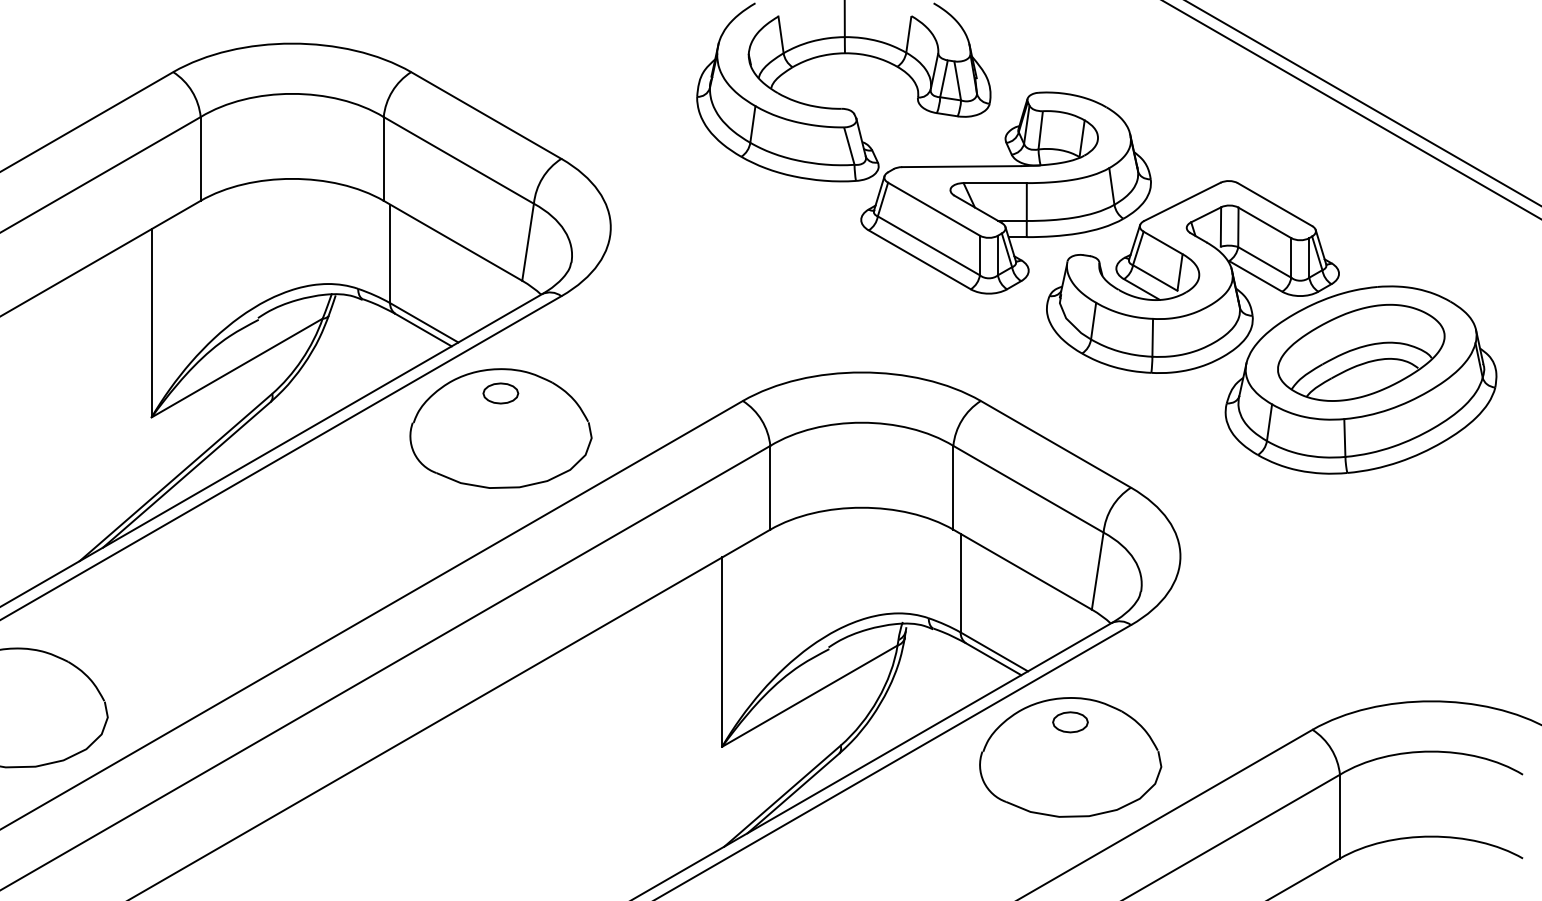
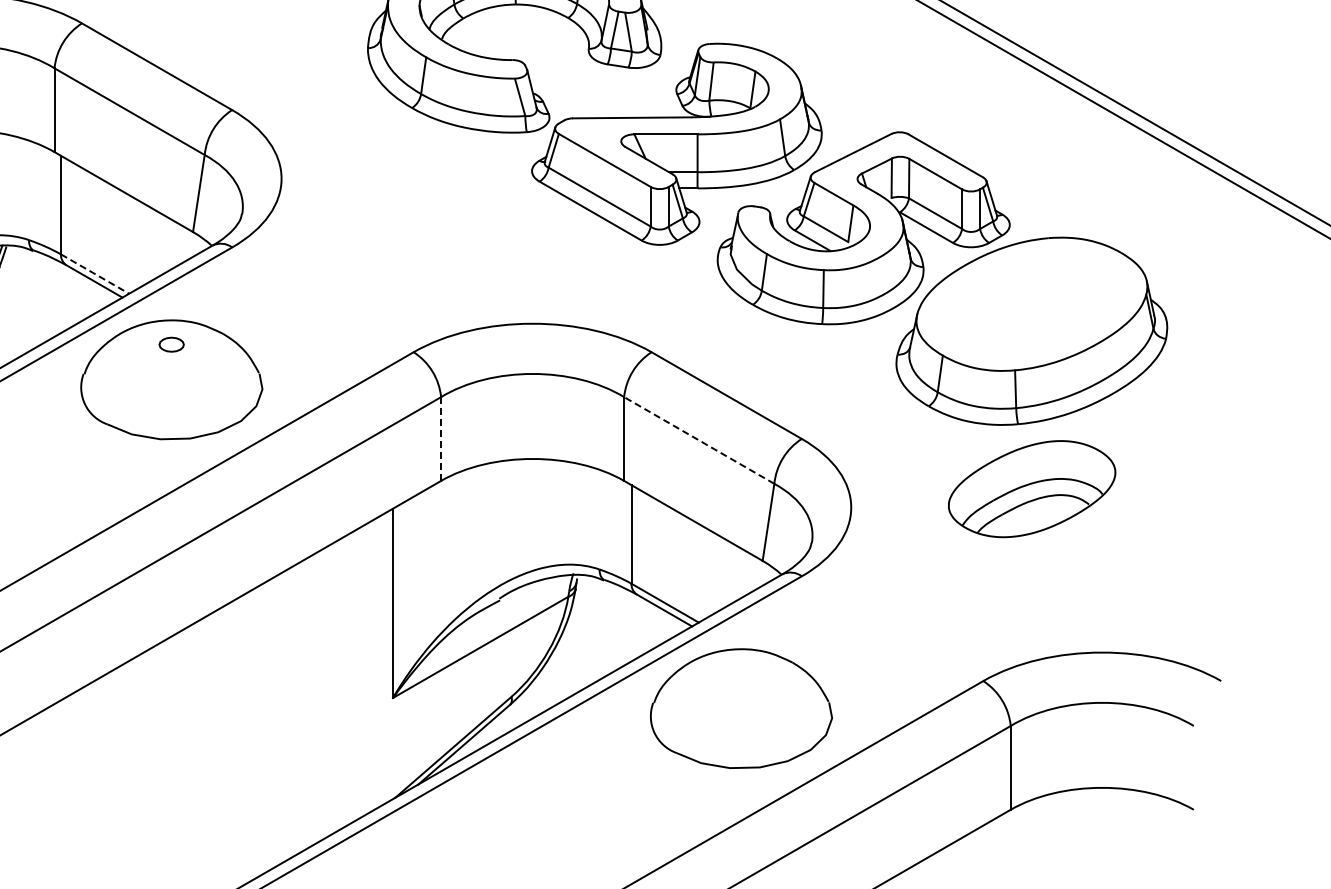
line: (424, 323) -> (95, 274), solid -> dashed
part: (1361, 352) -> (1032, 488), moved
part: (500, 393) -> (171, 344), size x0.7
line: (770, 487) -> (441, 438), solid -> dashed
line: (1028, 489) -> (699, 440), solid -> dashed
part: (1070, 722) -> (741, 673), removed

